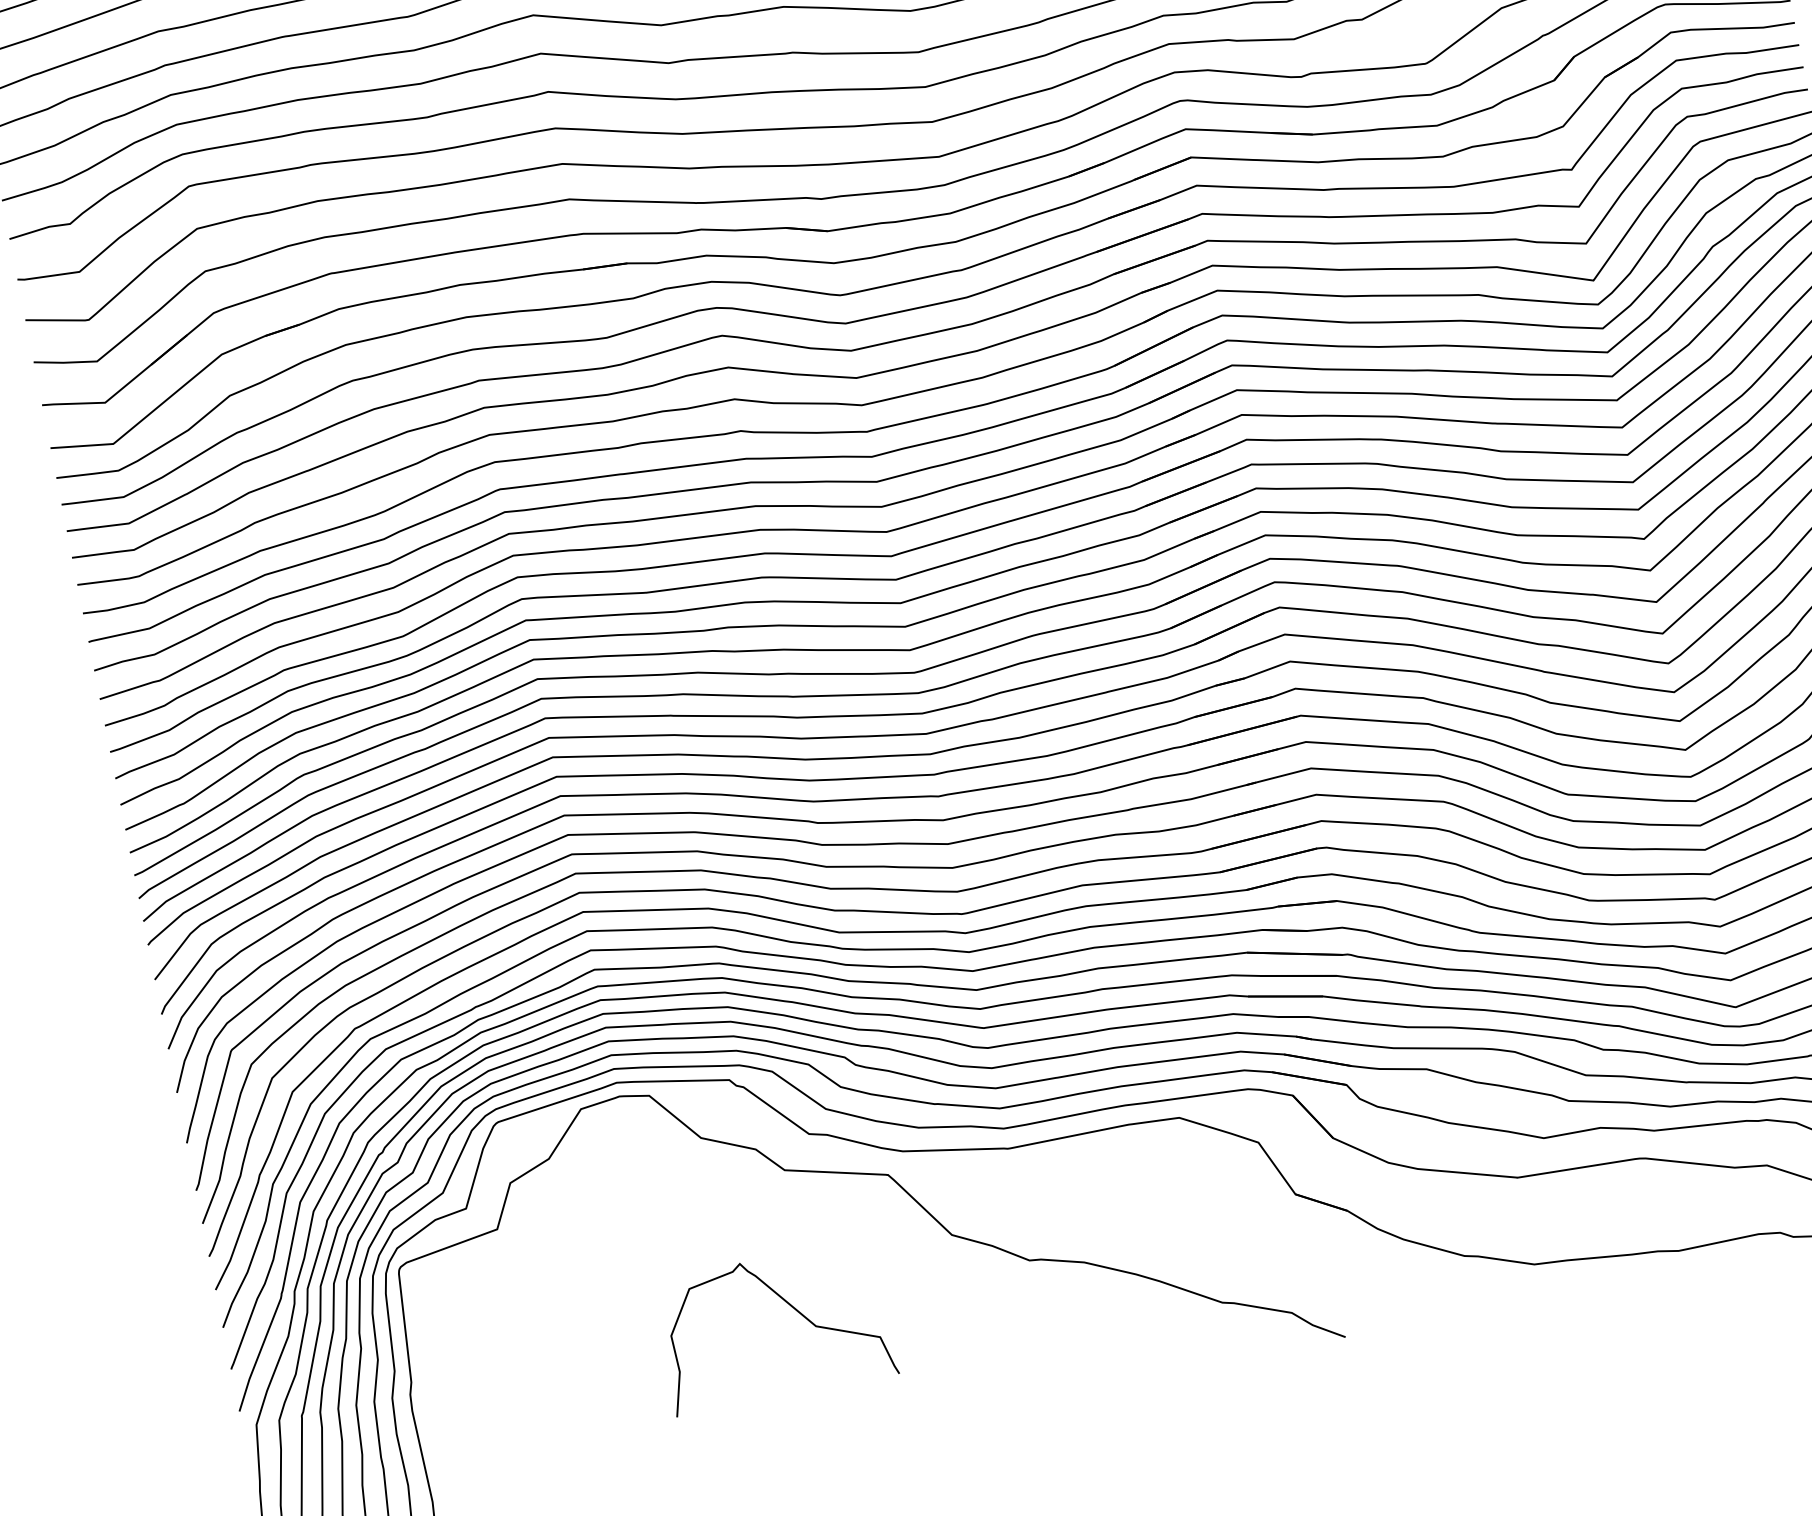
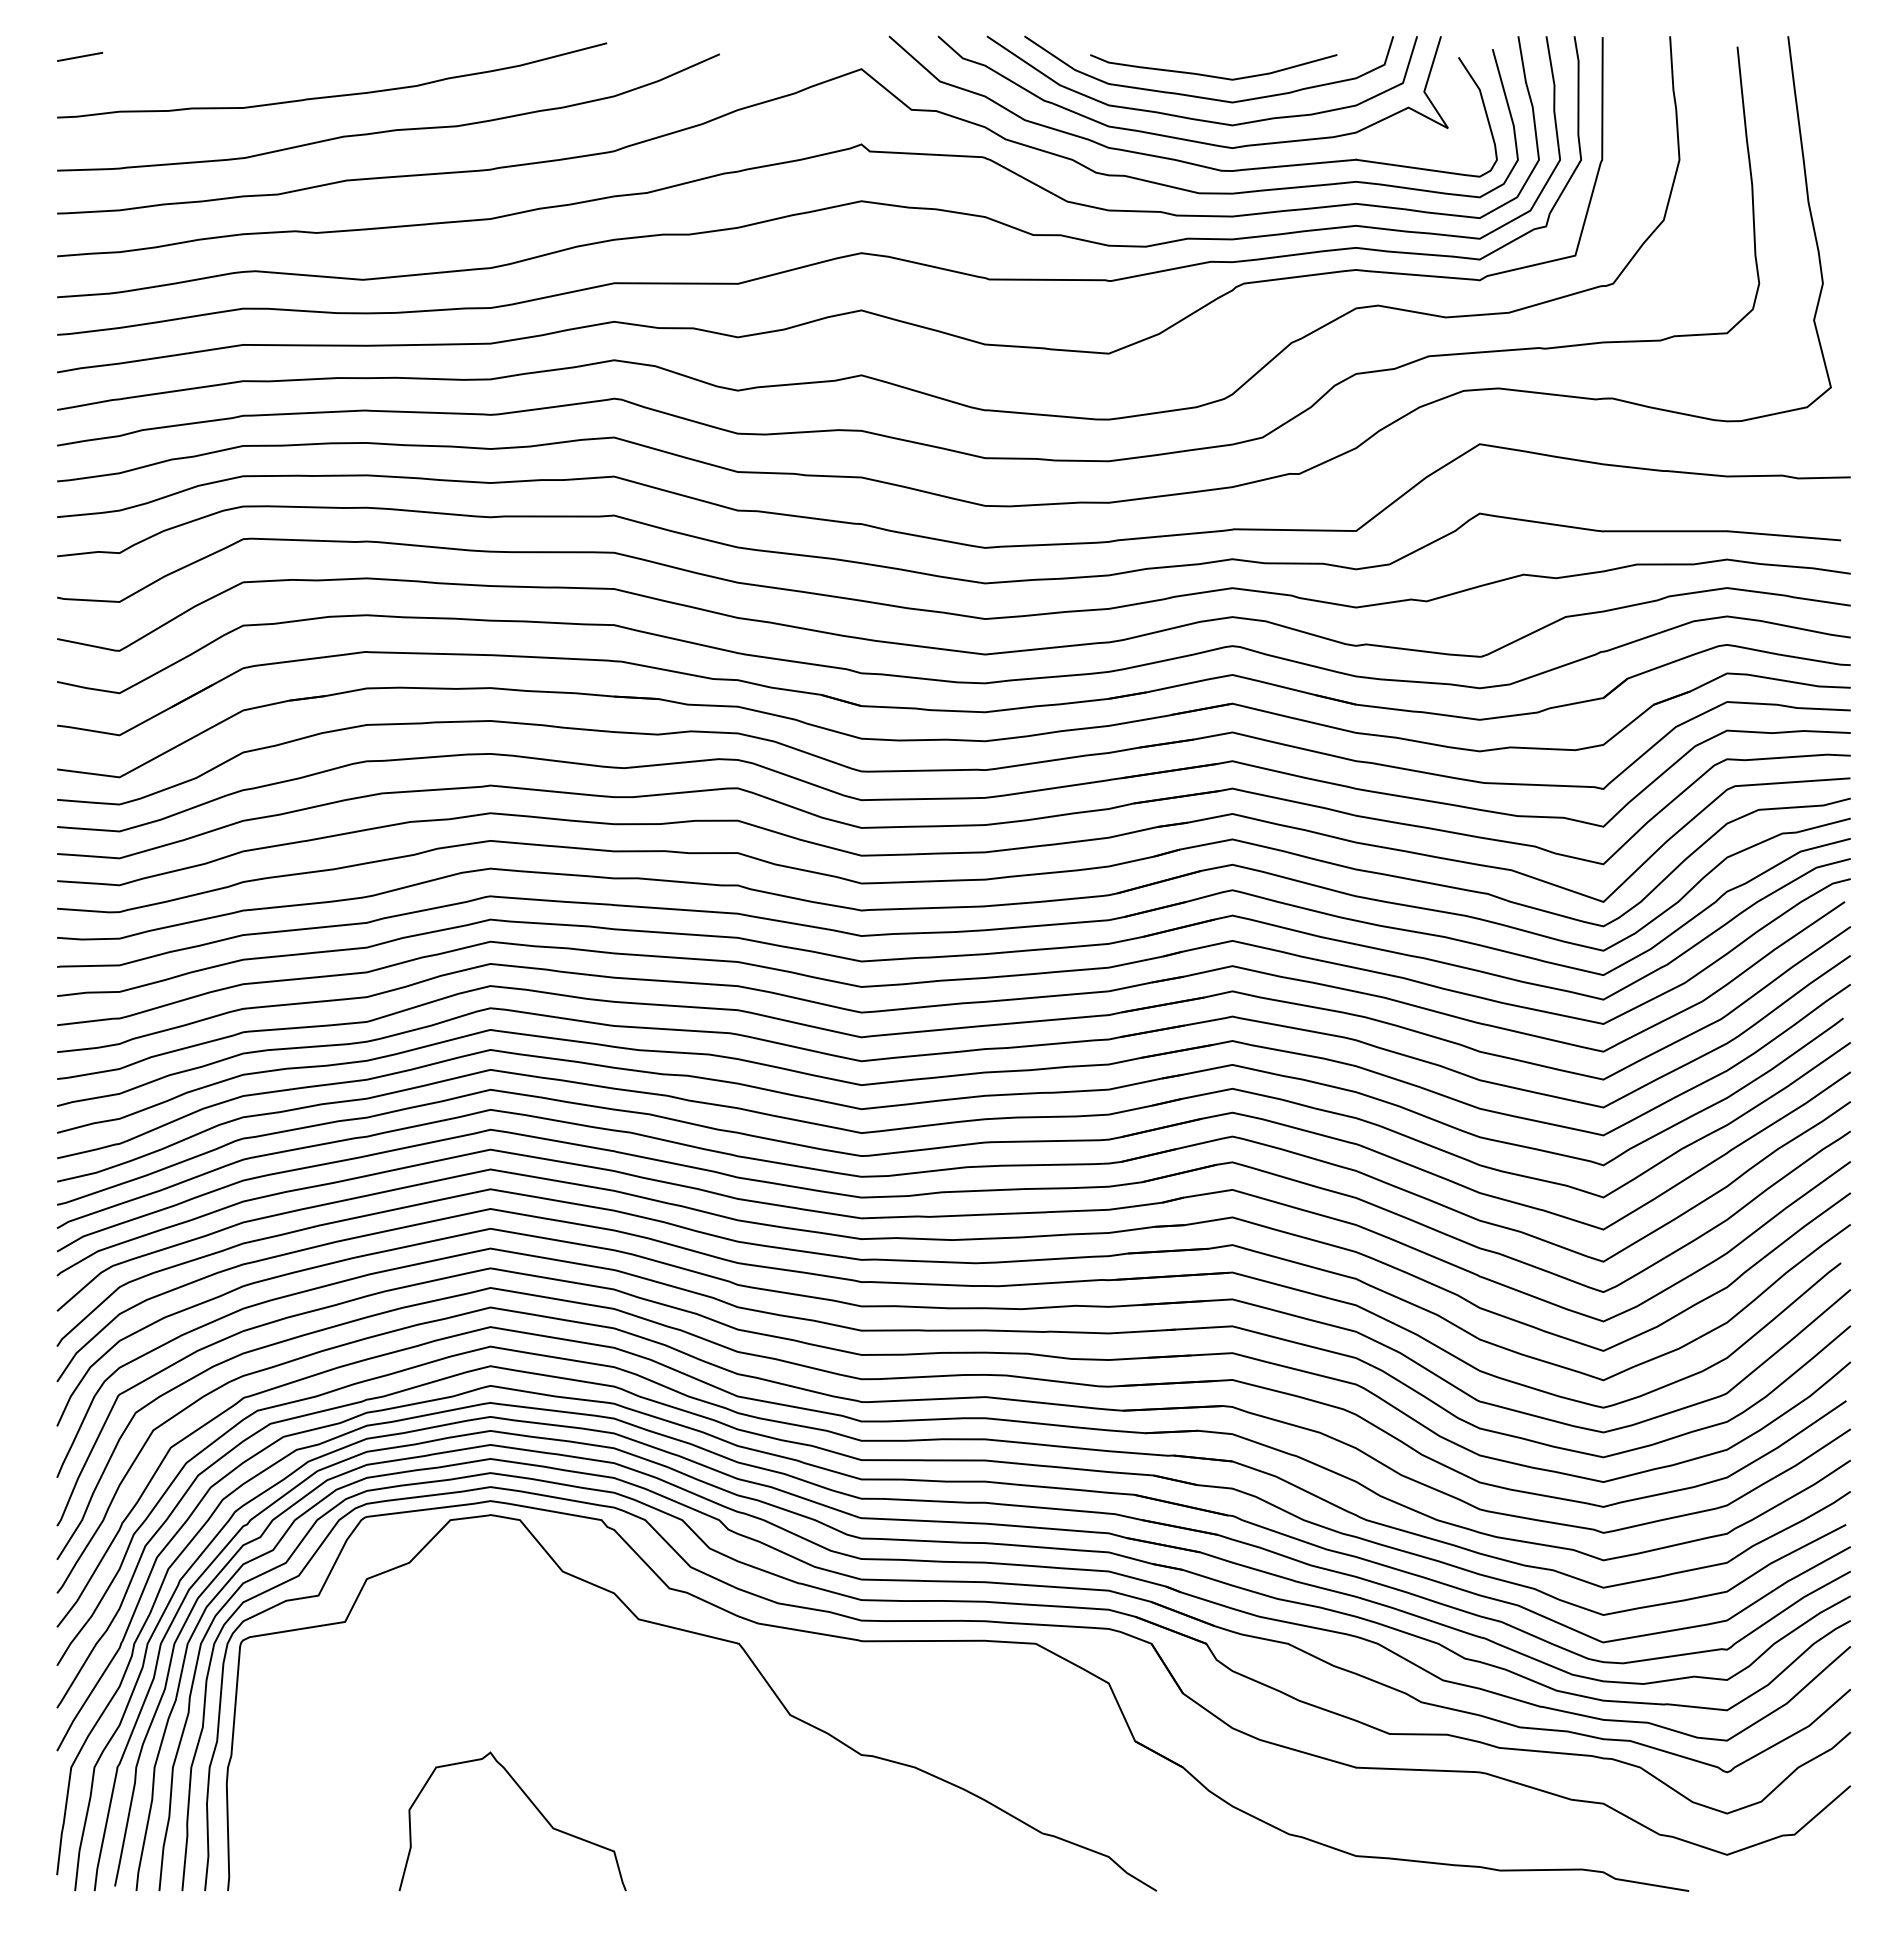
curve: (788, 1305) -> (530, 1802), moved

